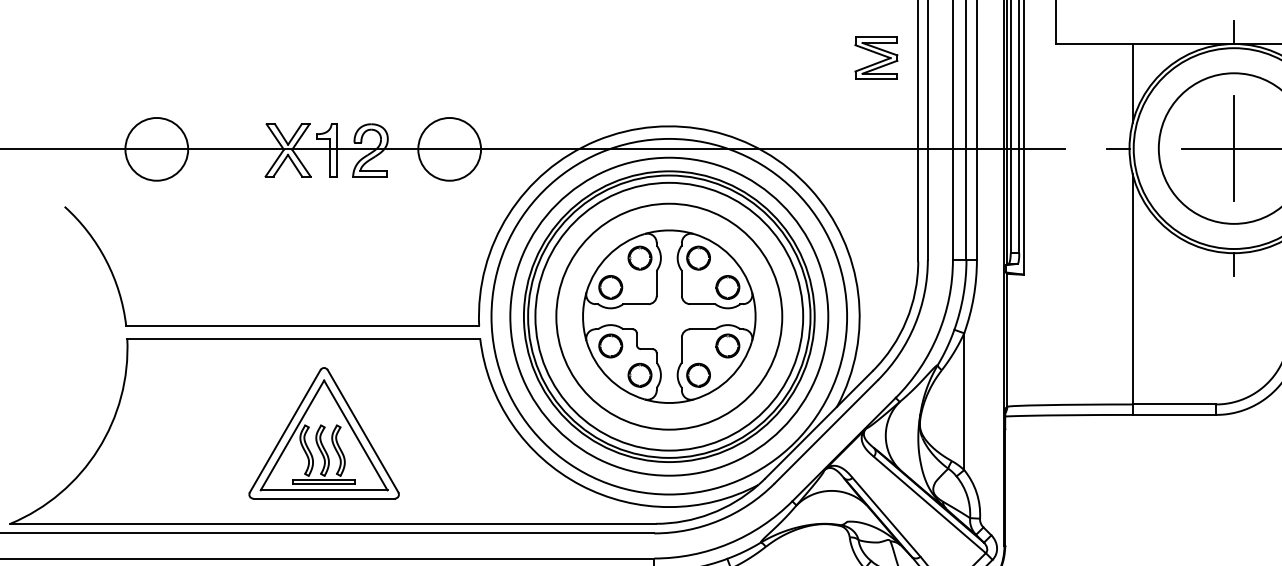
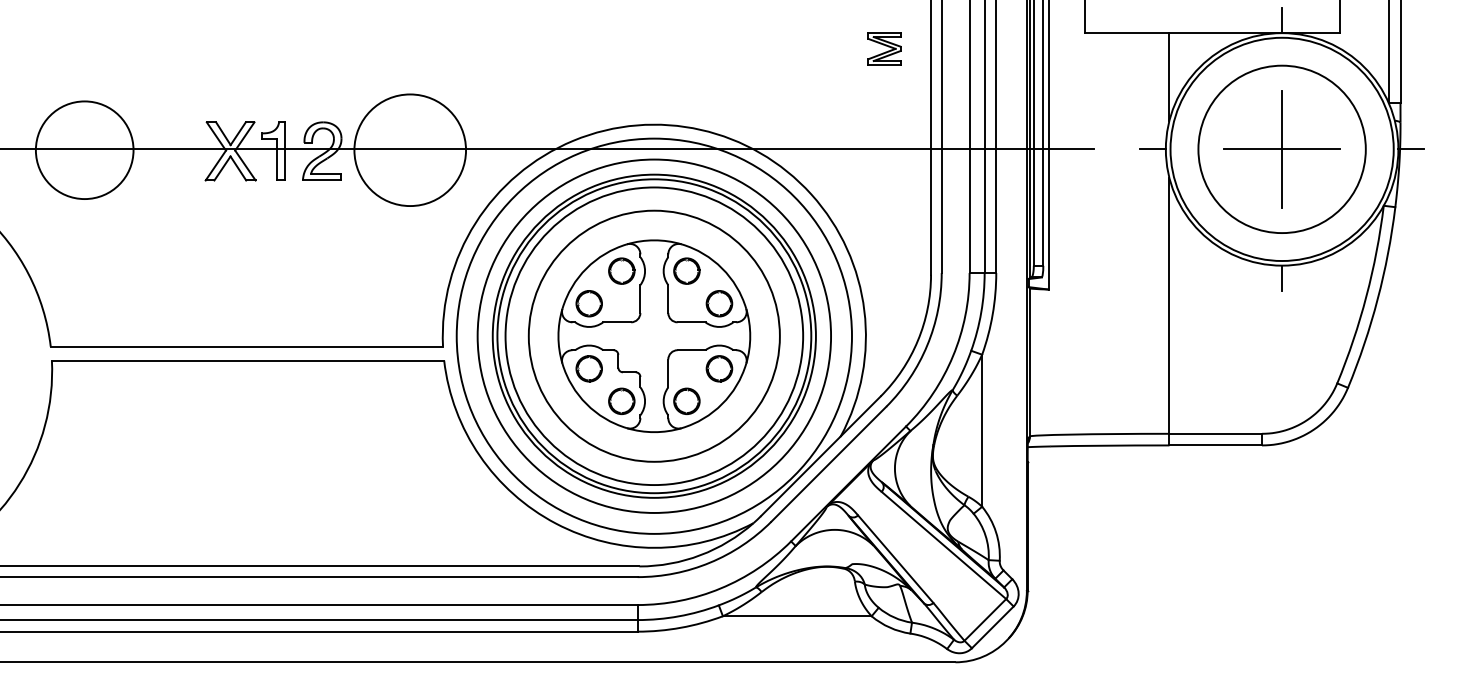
part: (876, 57) -> (884, 48), size x0.7
circle: (156, 149) -> (84, 150), size x1.4
circle: (449, 149) -> (410, 150), size x1.6
part: (323, 432) -> (270, 465), removed

